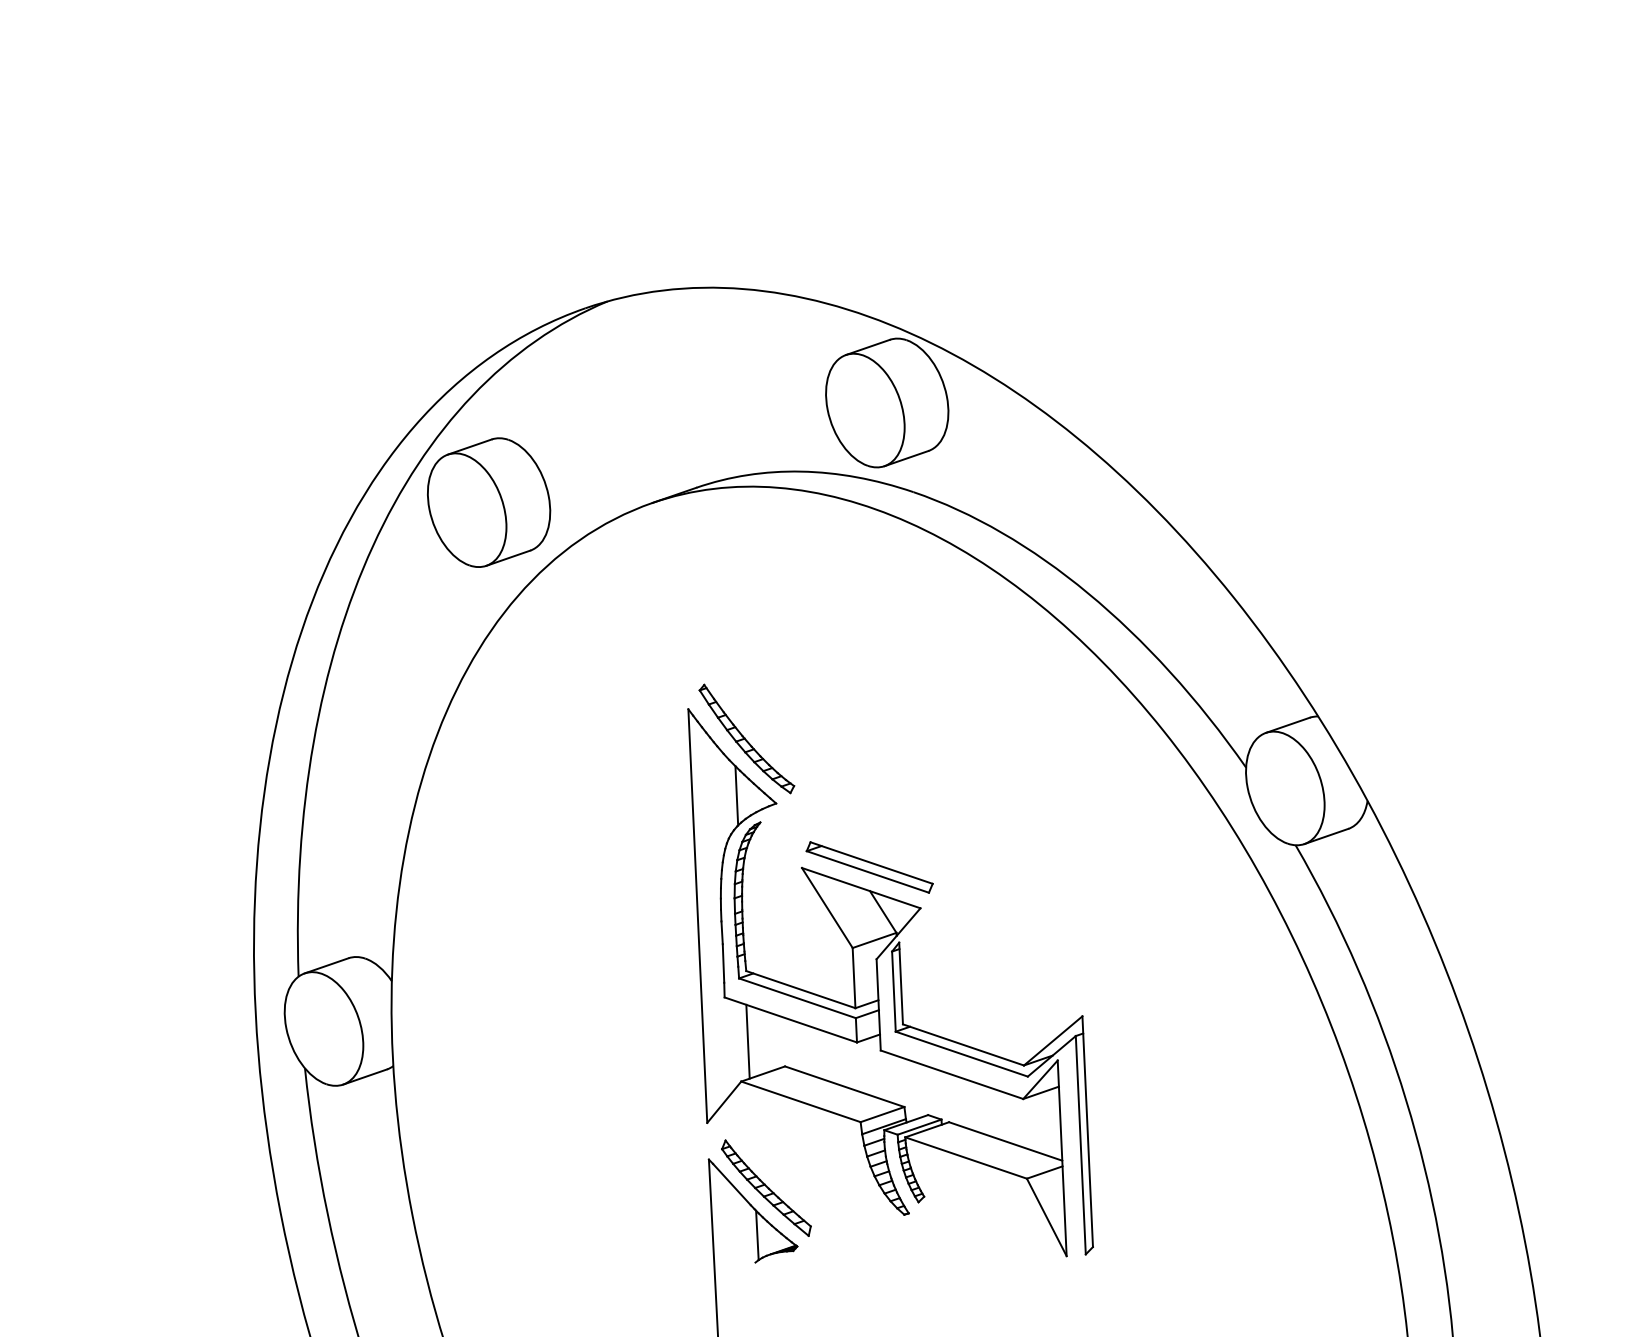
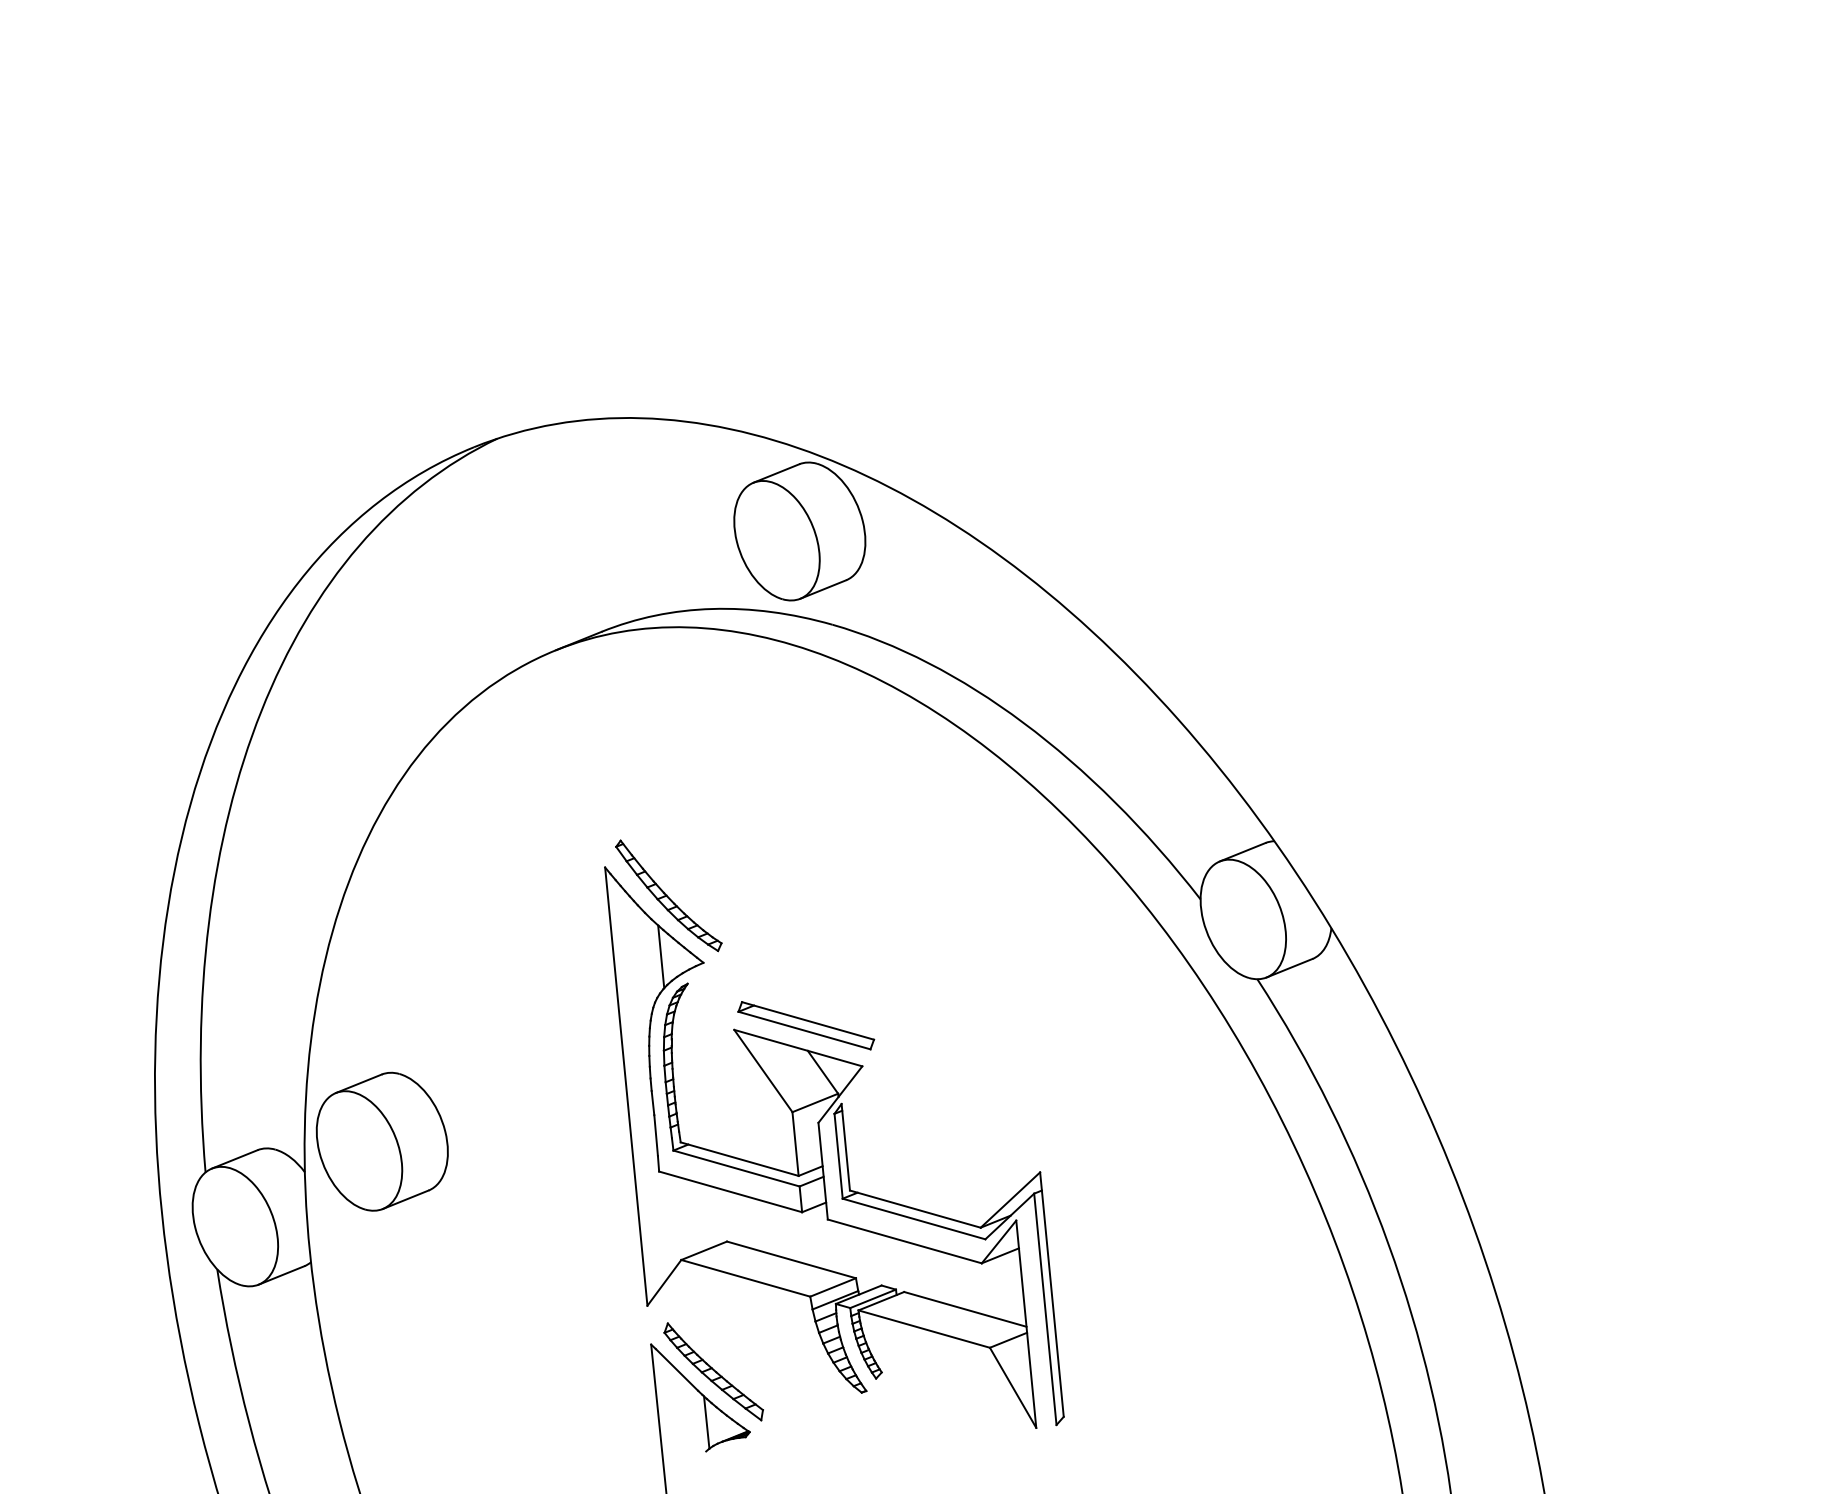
part: (488, 502) -> (381, 1141), moved
line: (748, 1041) -> (686, 1217), removed

